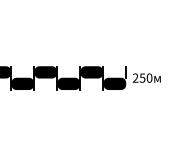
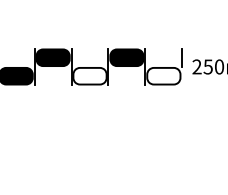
fill: (68, 83) -> (89, 75), removed
fill: (114, 83) -> (163, 75), removed

